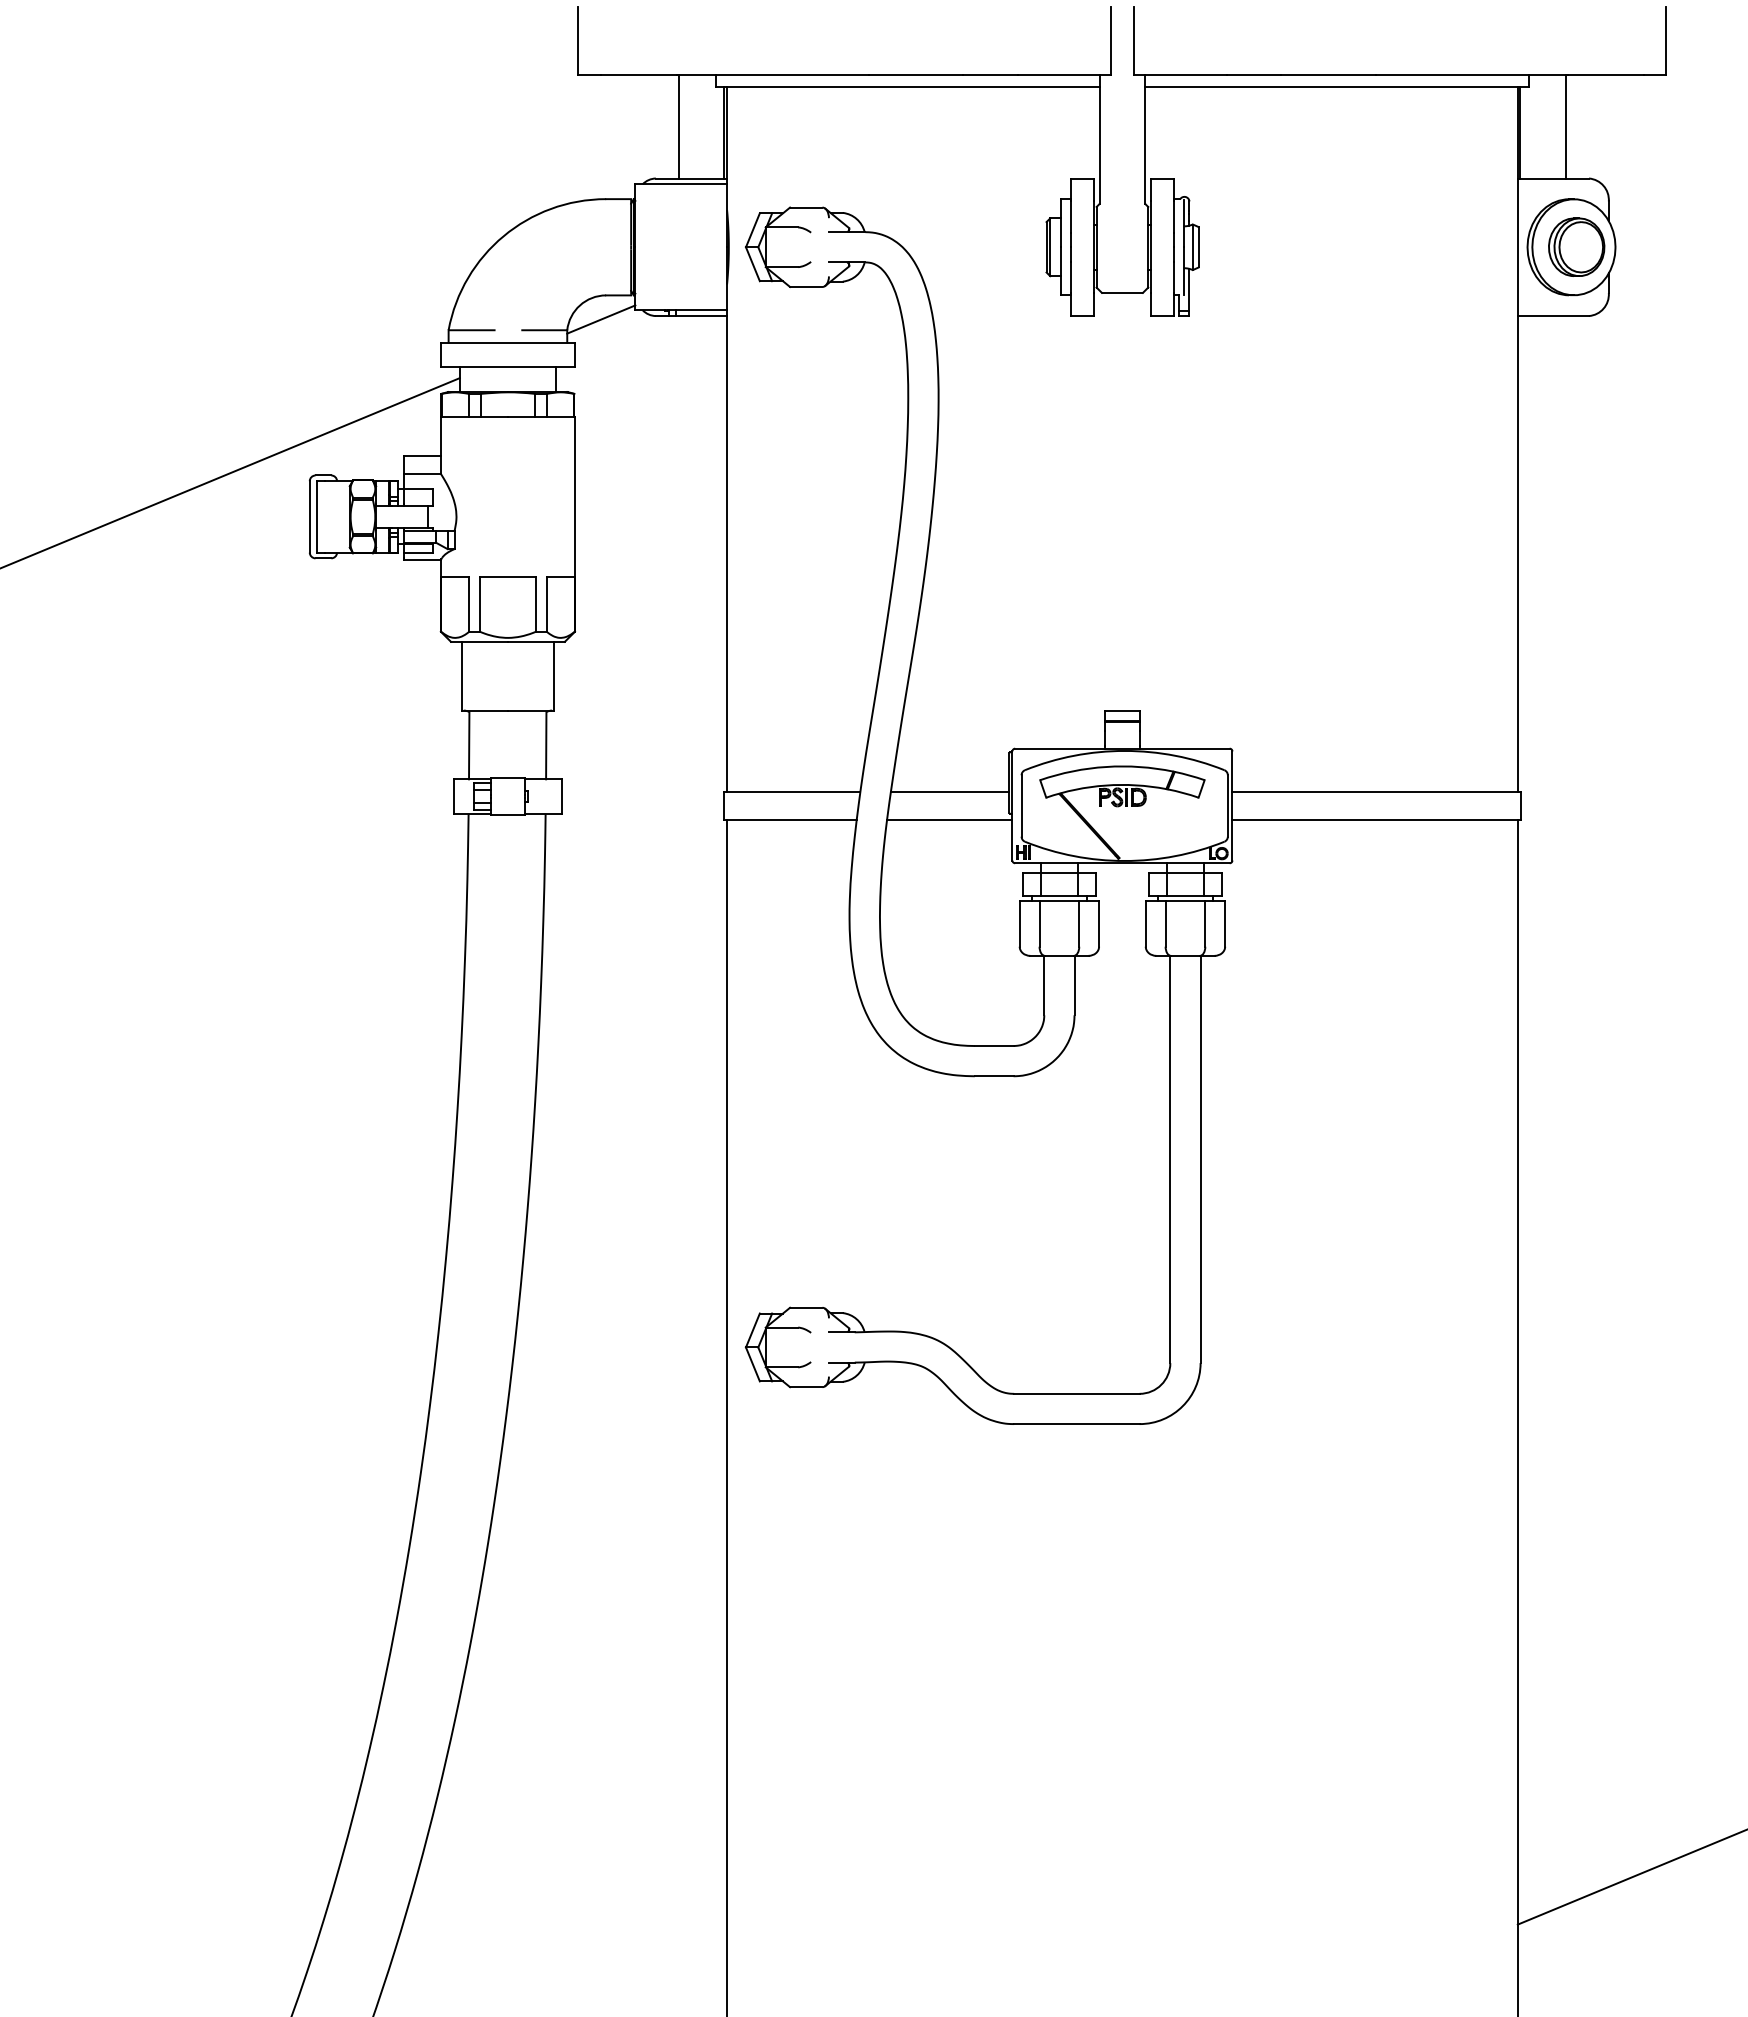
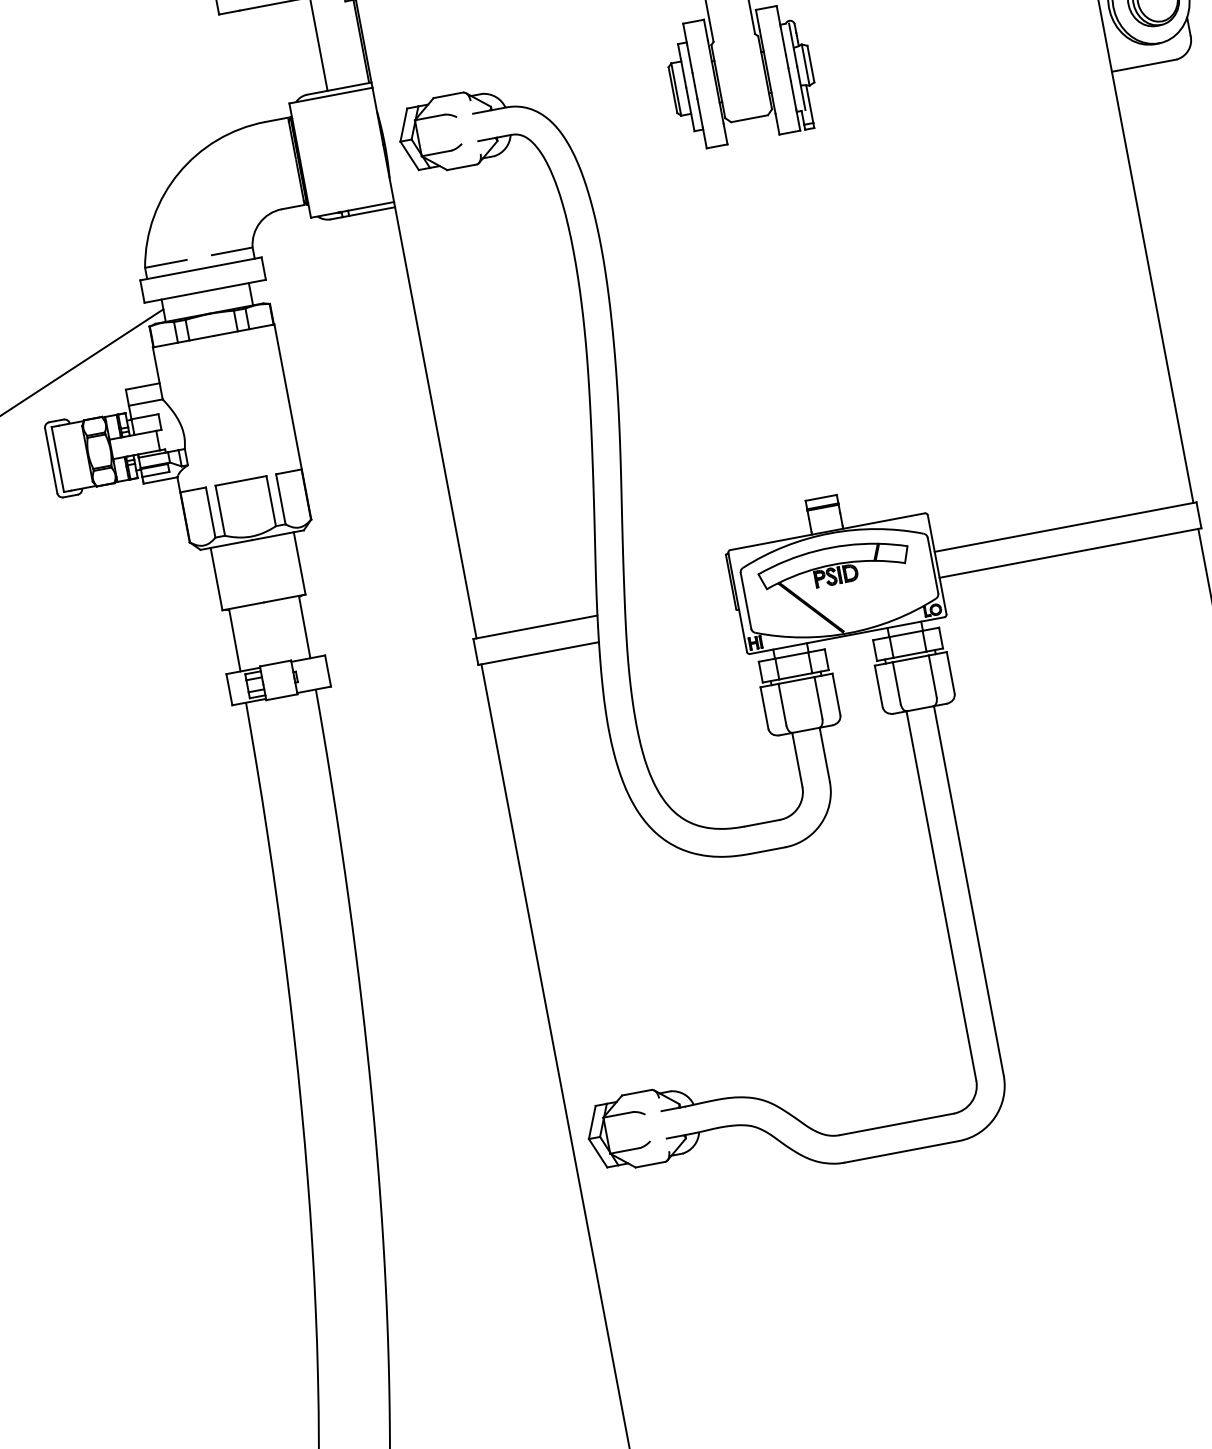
line: (601, 319) -> (281, 231), removed
line: (949, 791) -> (678, 600), removed
line: (949, 820) -> (683, 626), removed

